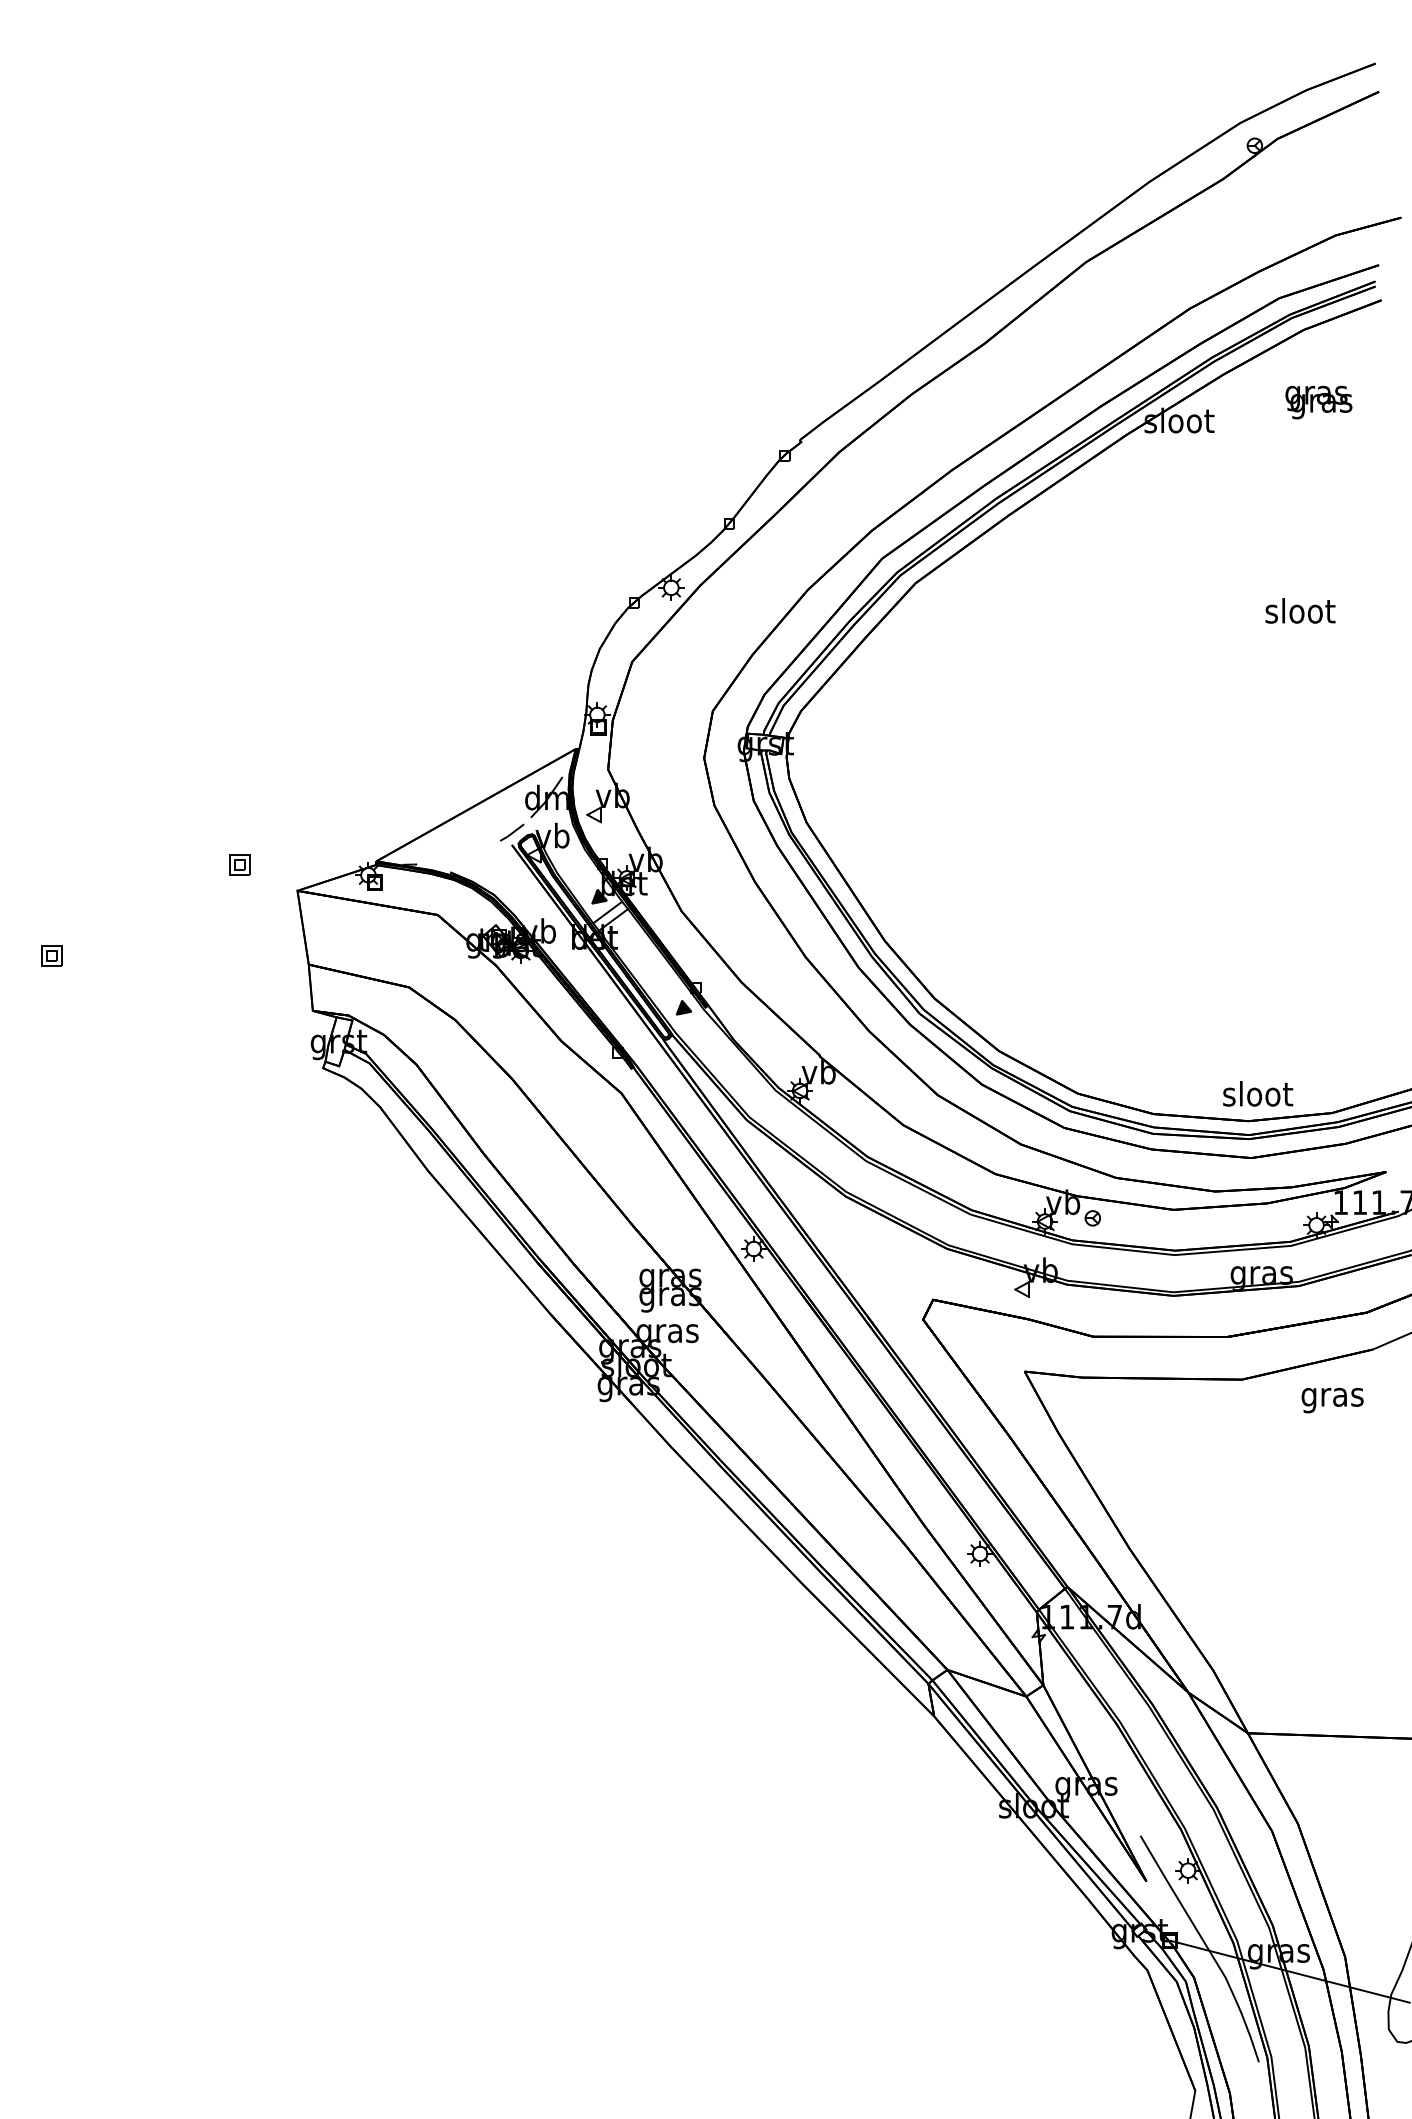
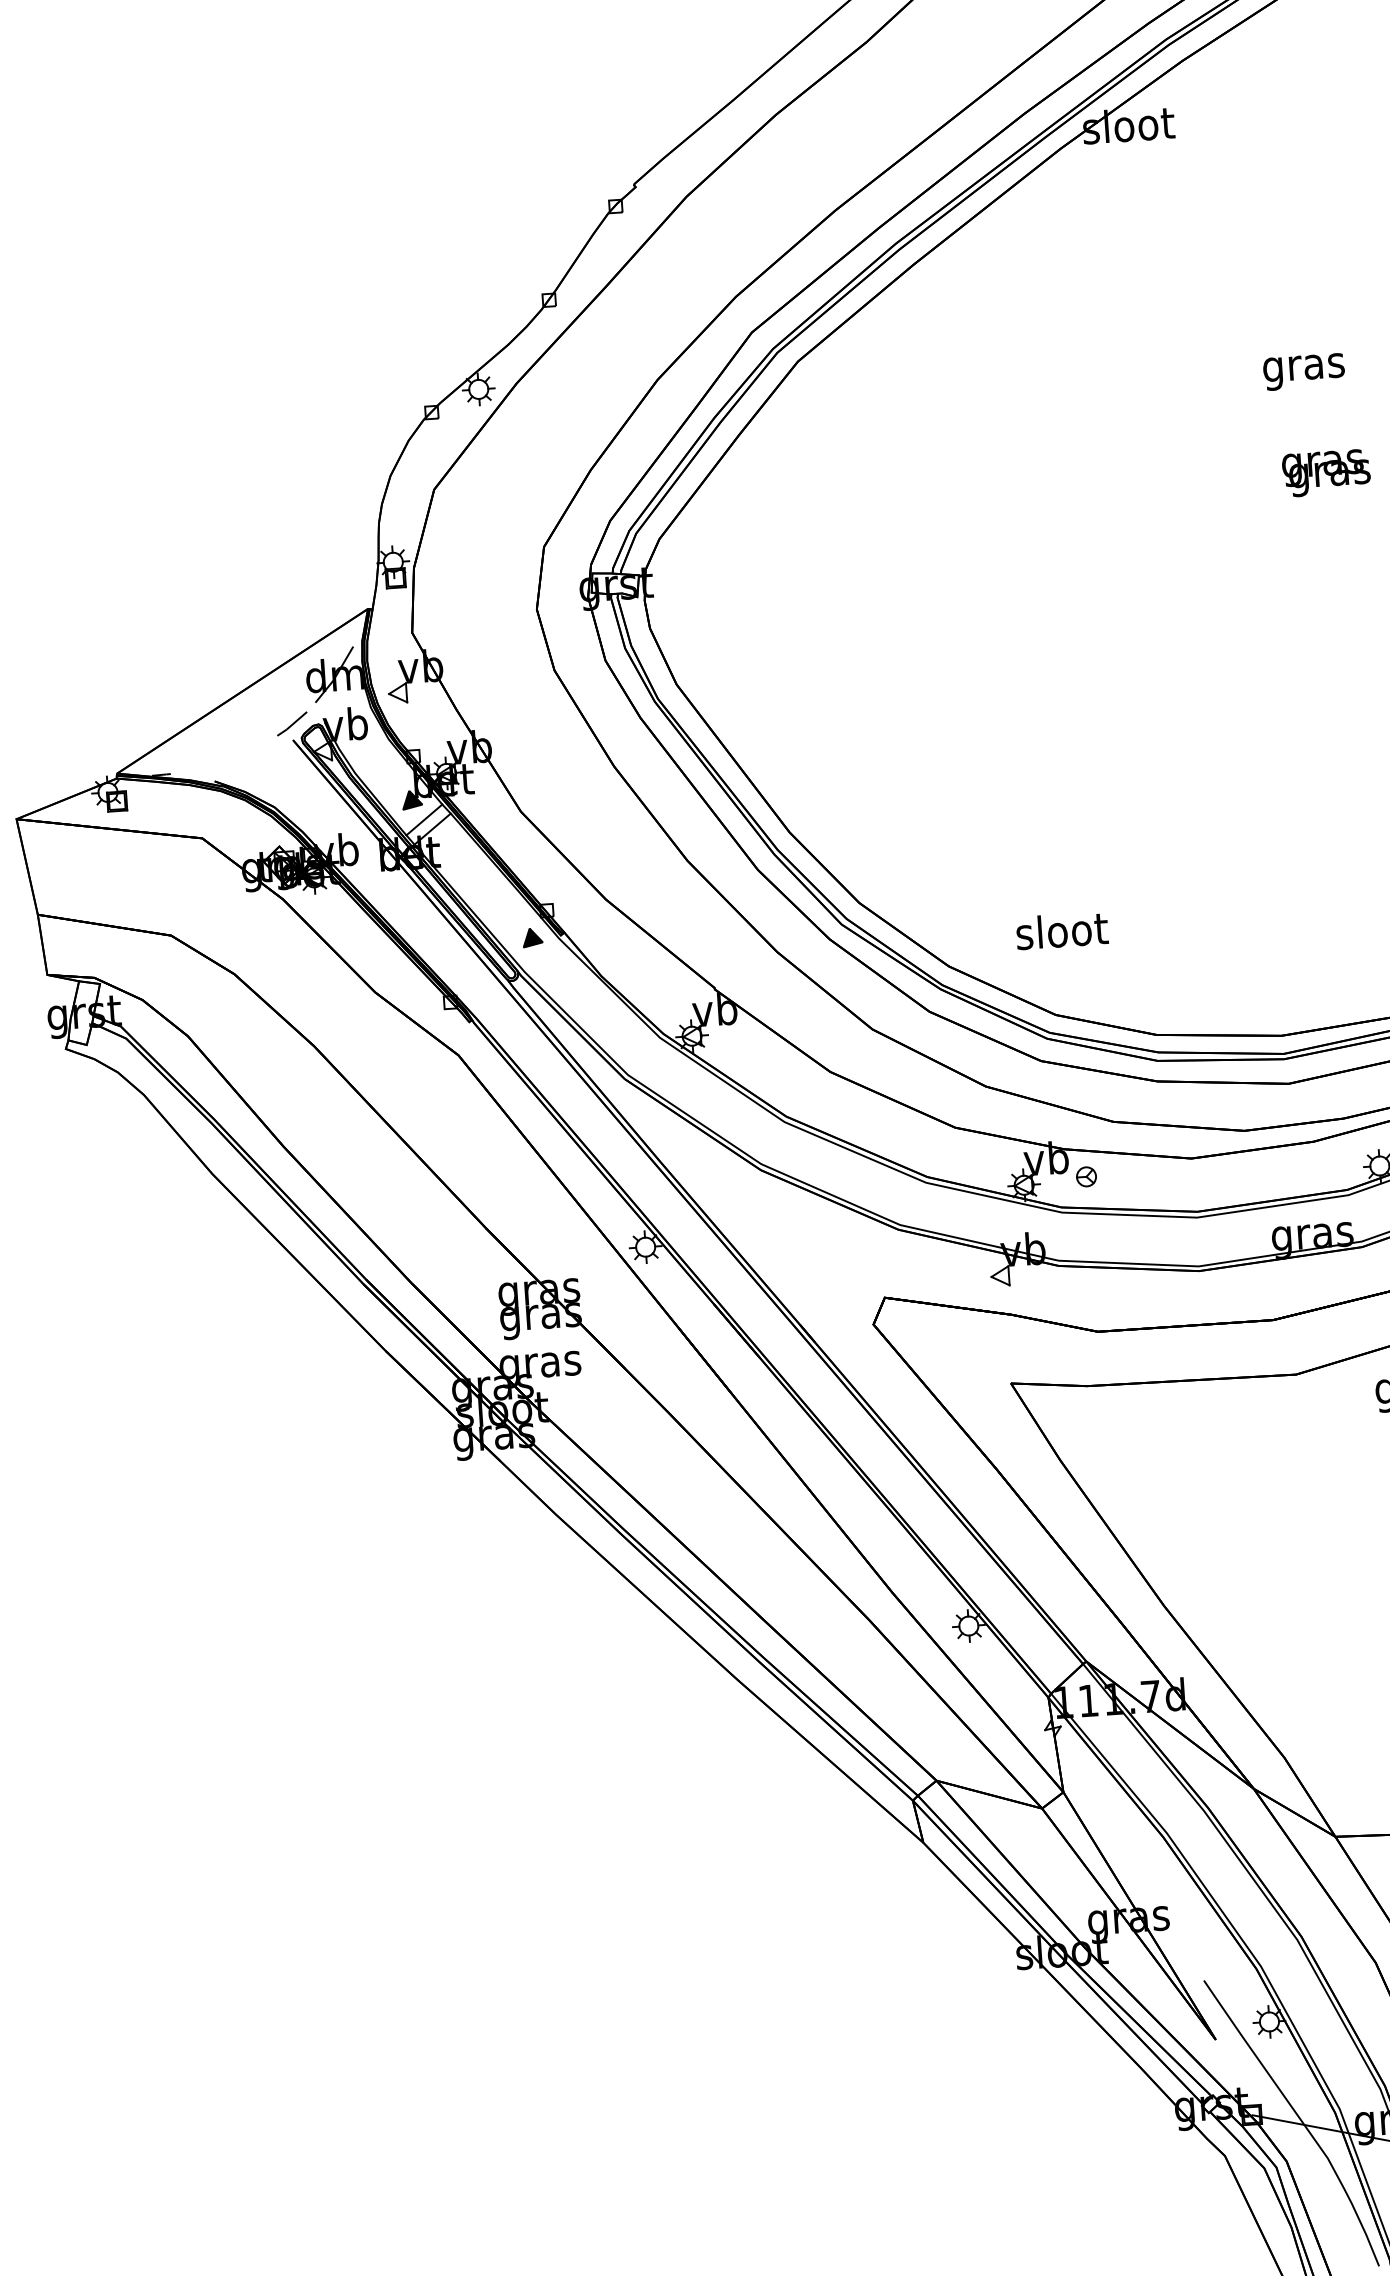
text: (1318, 402) -> (1325, 473), moved
text: (1300, 614) -> (1304, 368), sloot -> gras
text: (1258, 1093) -> (1062, 930), moved

